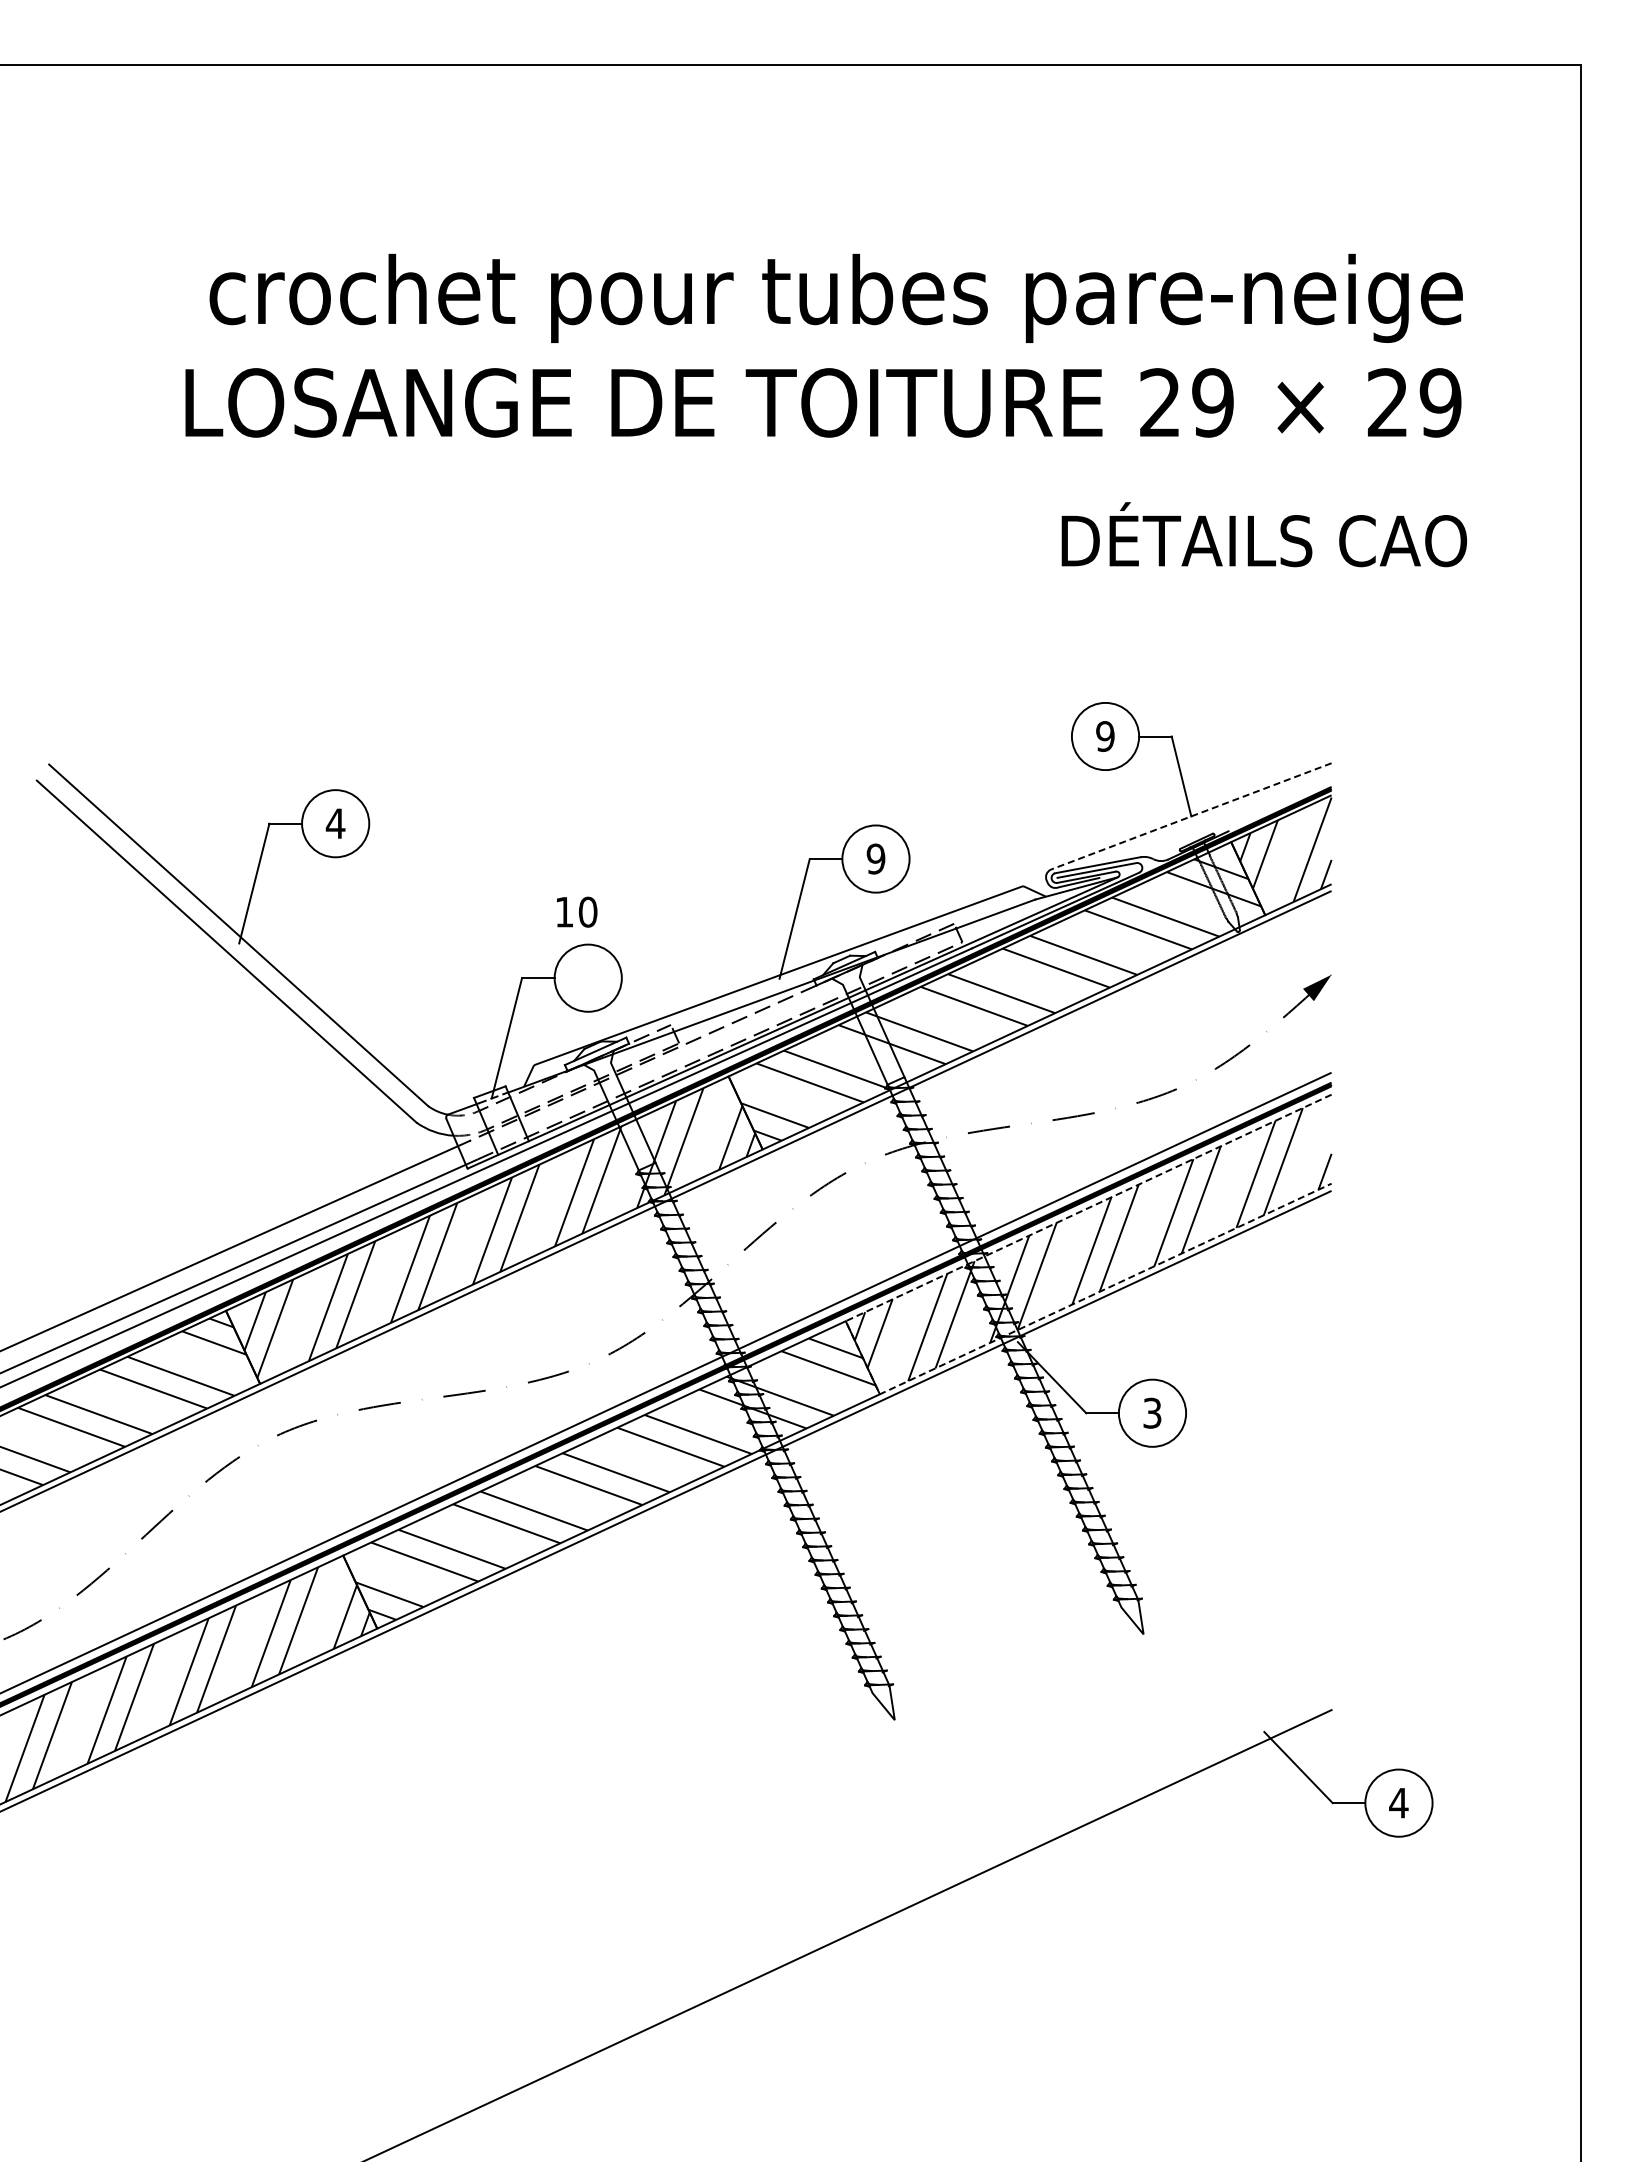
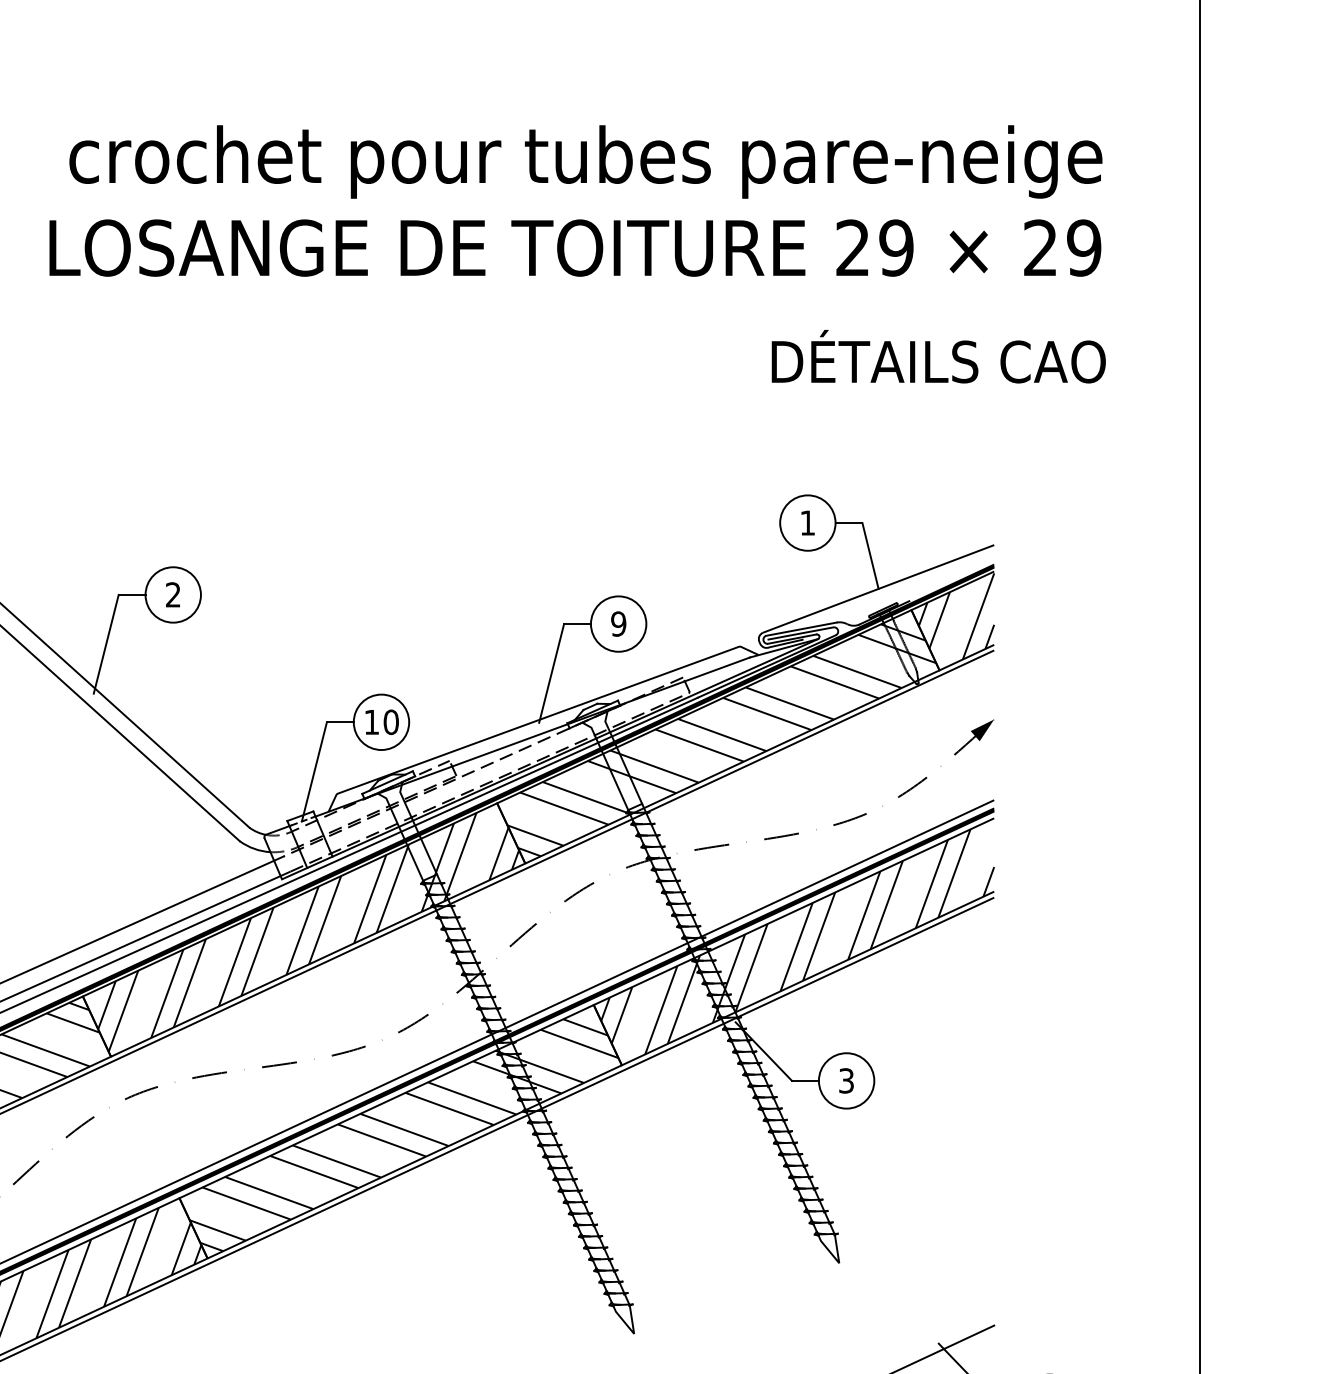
text: (1105, 736) -> (807, 523), 9 -> 1
line: (1190, 816) -> (877, 589), dashed -> solid
text: (335, 823) -> (173, 594), 4 -> 2
text: (577, 911) -> (382, 721), moved
line: (855, 1341) -> (601, 1021), dashed -> solid

